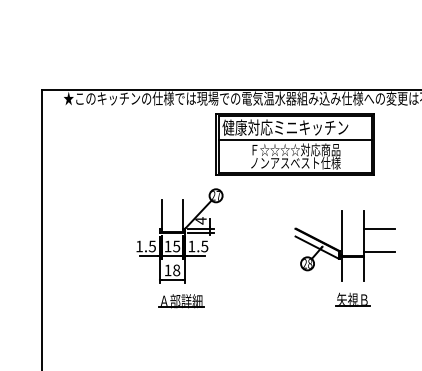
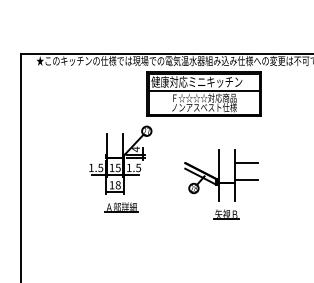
part: (345, 258) -> (221, 184), moved

